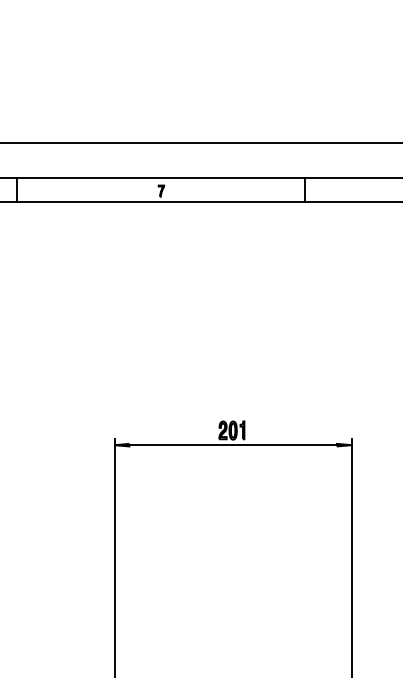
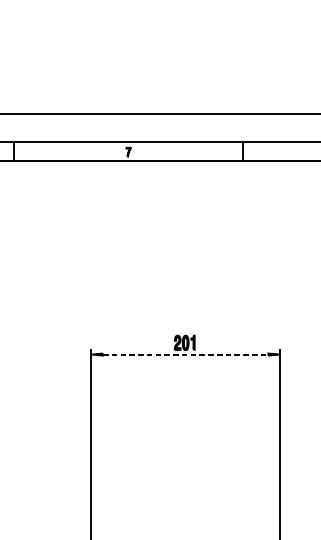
line: (233, 445) -> (185, 354), solid -> dashed

